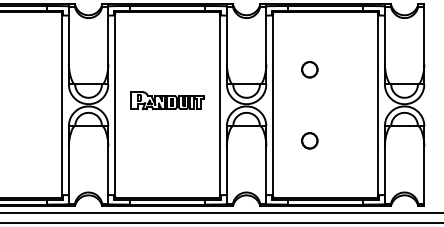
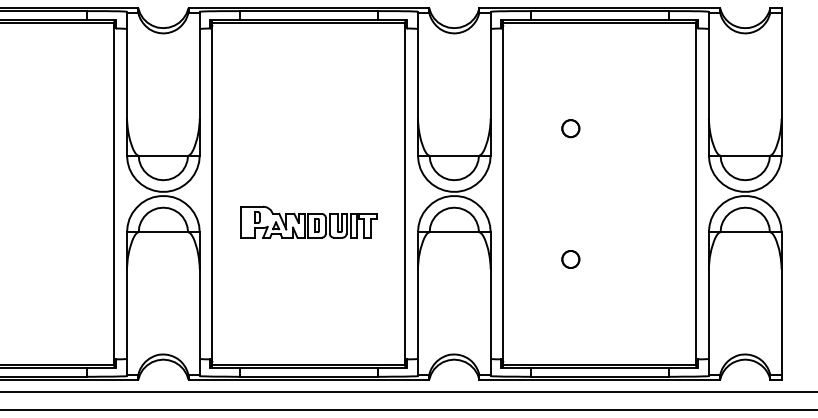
circle: (309, 69) -> (570, 127), size x0.6
part: (167, 100) -> (308, 221), moved
circle: (309, 140) -> (570, 258), size x0.6

